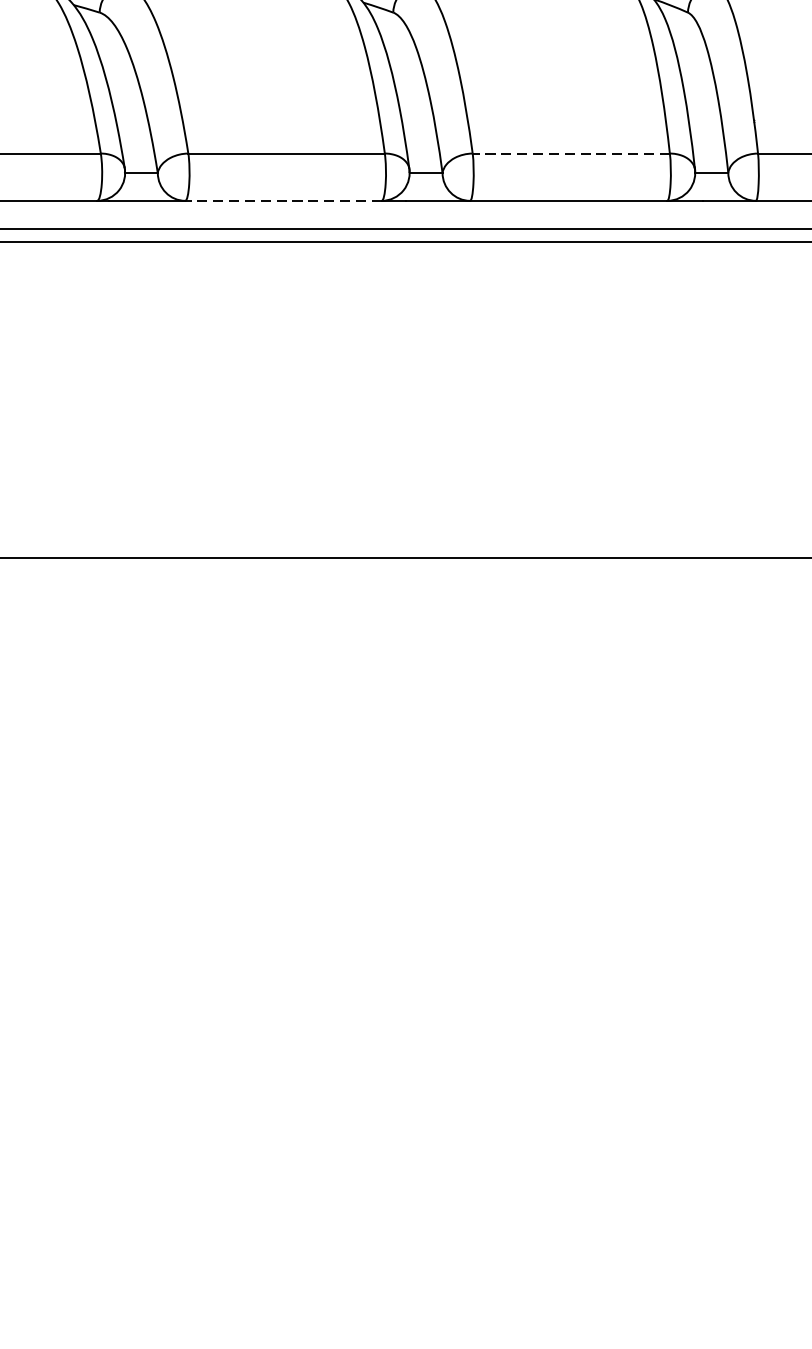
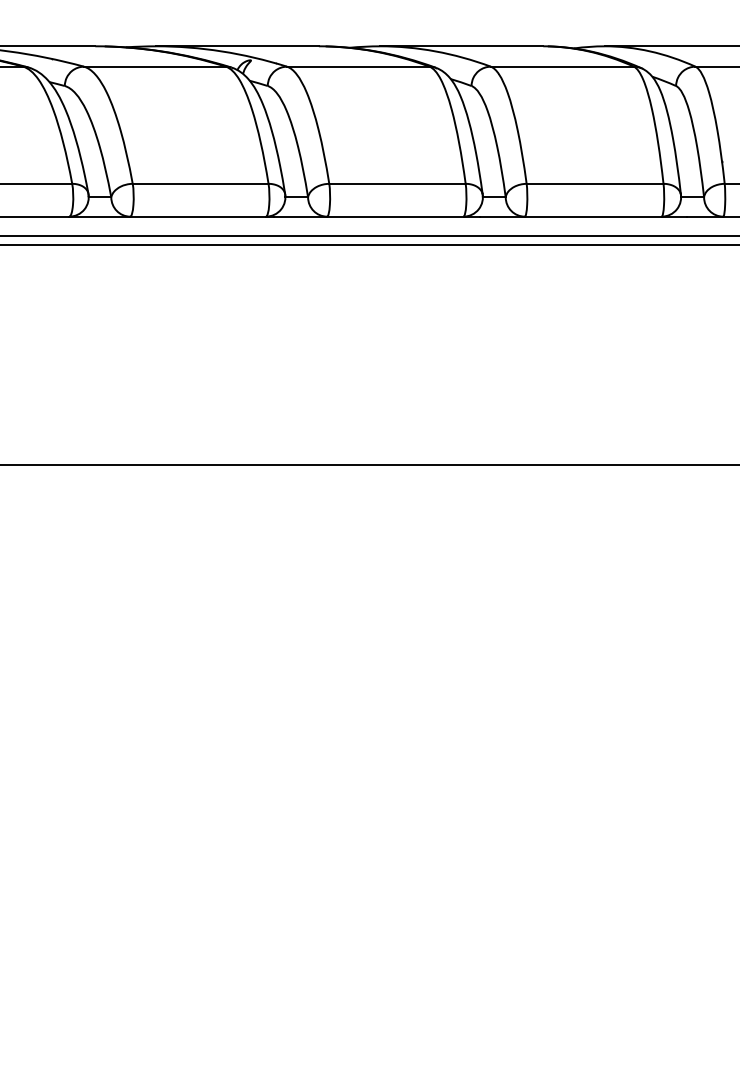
line: (570, 153) -> (594, 183), dashed -> solid
line: (282, 200) -> (394, 216), dashed -> solid

